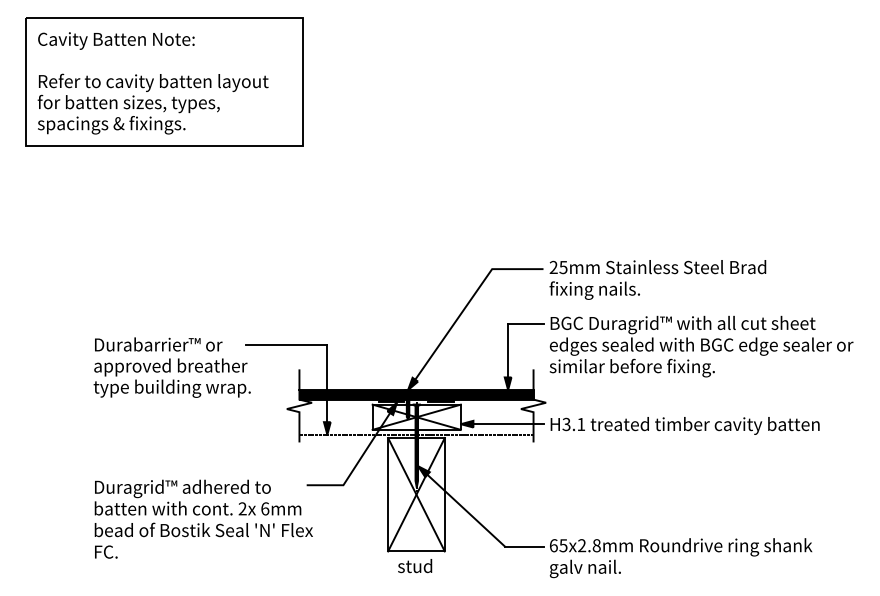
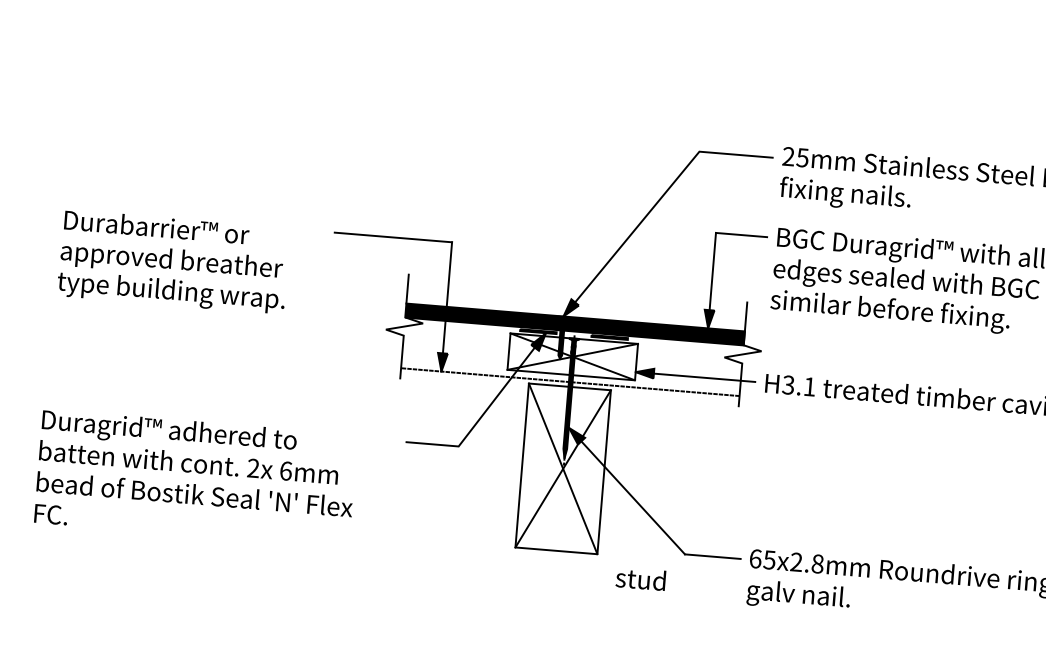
text: (171, 367) -> (172, 261), moved
text: (203, 518) -> (195, 477), moved
text: (415, 566) -> (641, 579), moved

